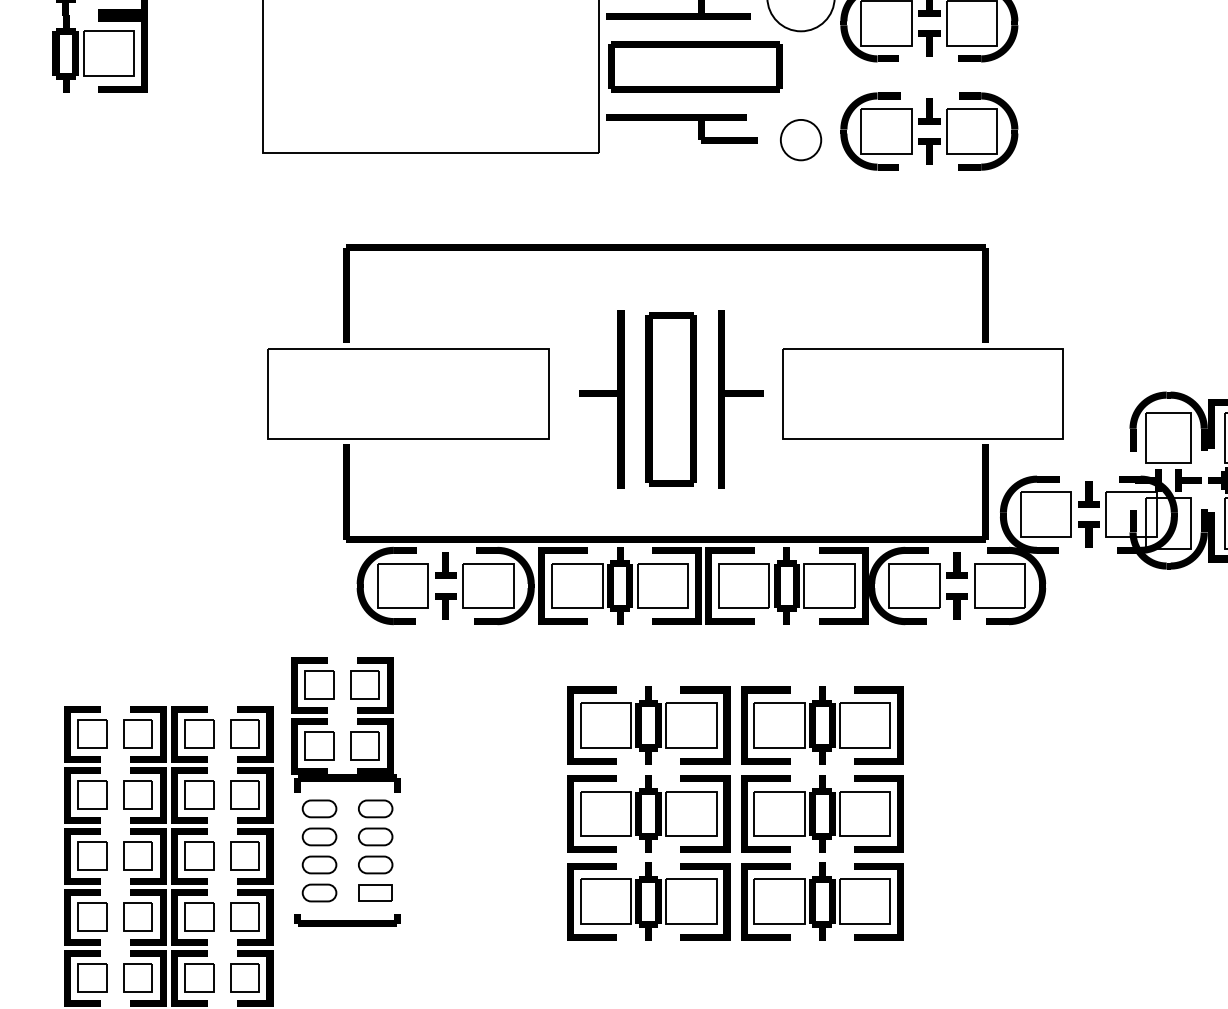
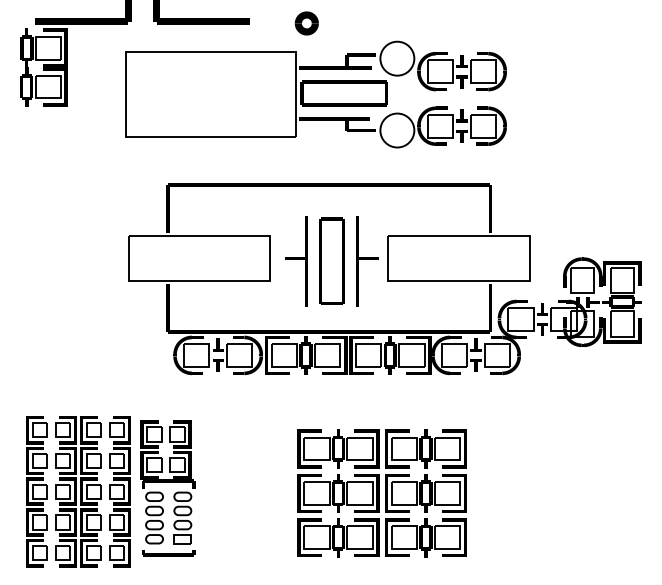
circle: (801, 140) -> (397, 130), size x1.67
part: (345, 792) -> (167, 488), moved
part: (733, 814) -> (381, 493), moved

